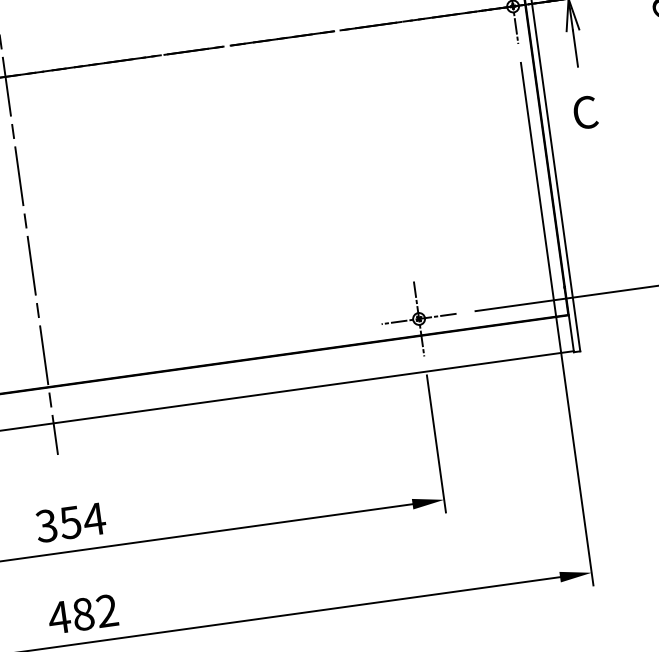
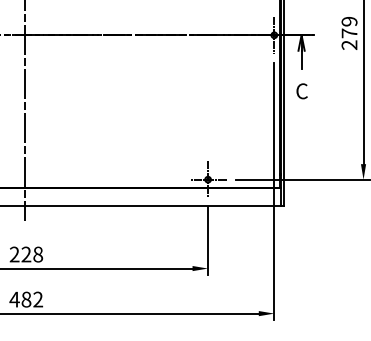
text: (70, 522) -> (26, 254), 354 -> 228

